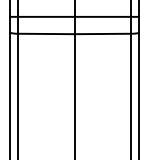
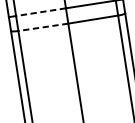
line: (46, 16) -> (40, 11), solid -> dashed
line: (46, 33) -> (43, 26), solid -> dashed

